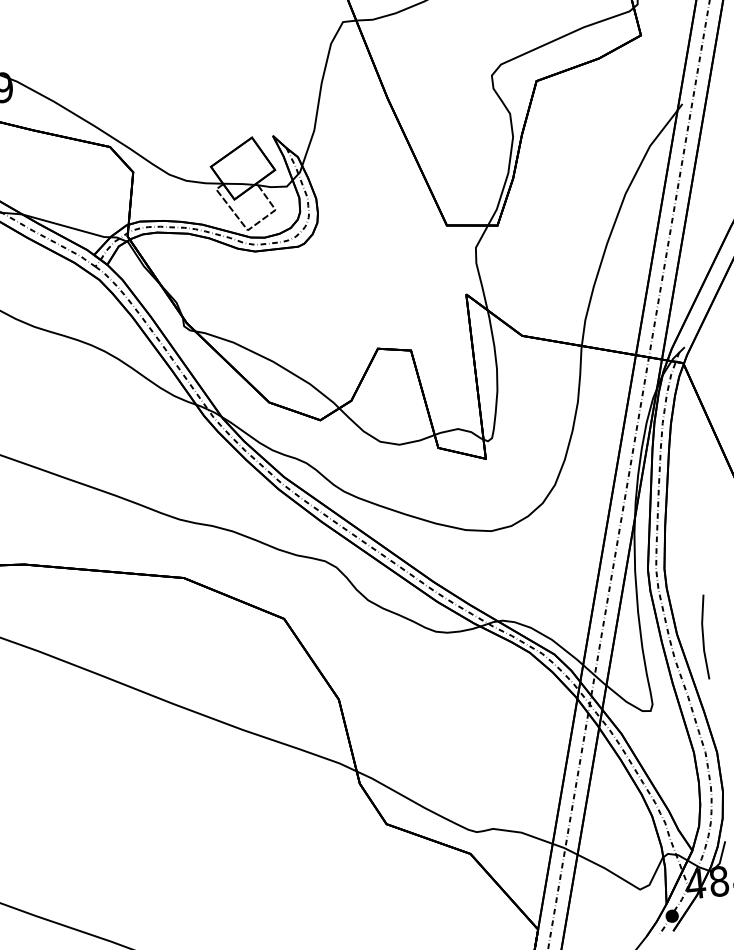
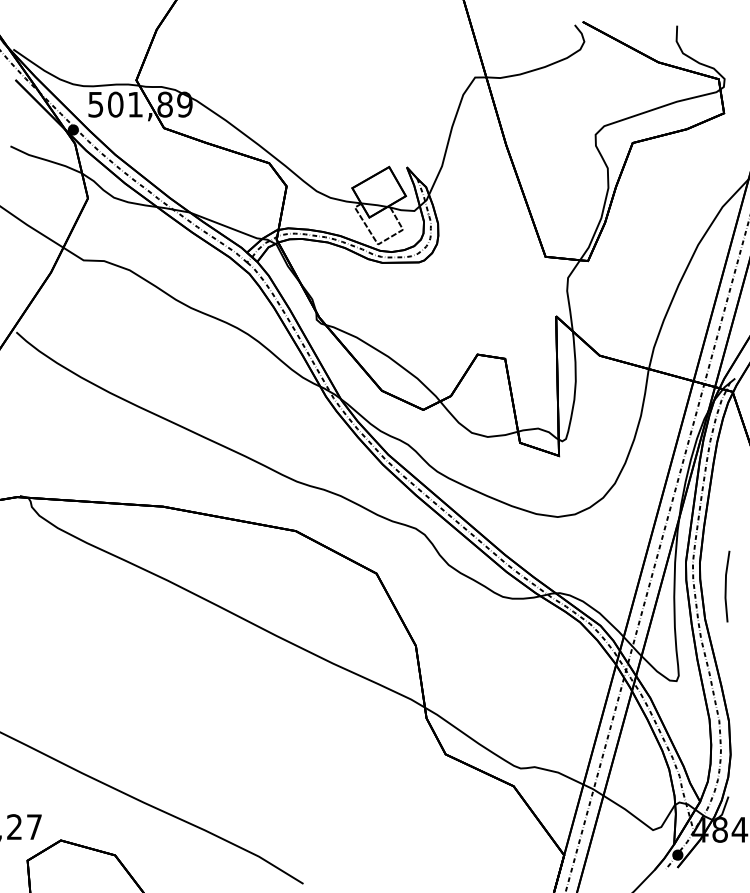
line: (704, 637) -> (726, 586), moved

